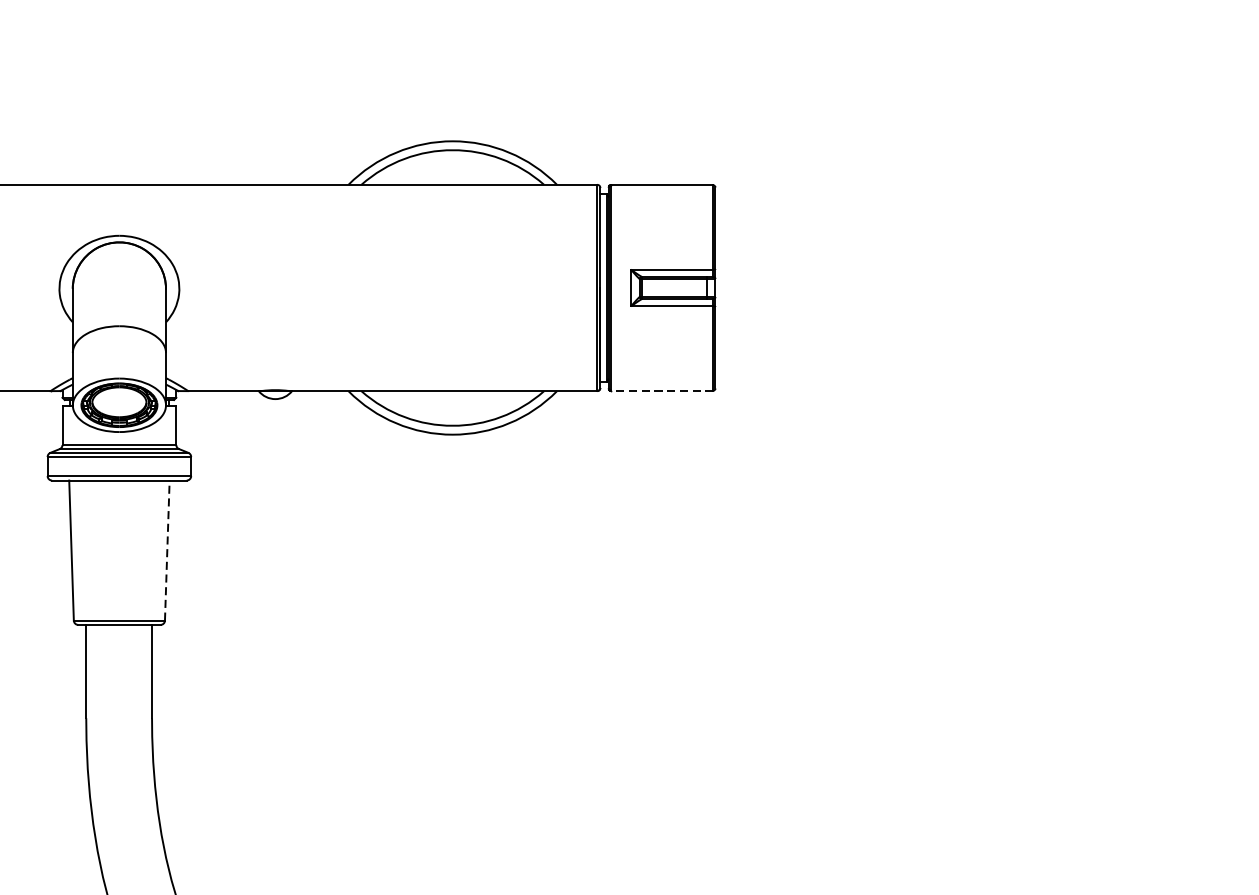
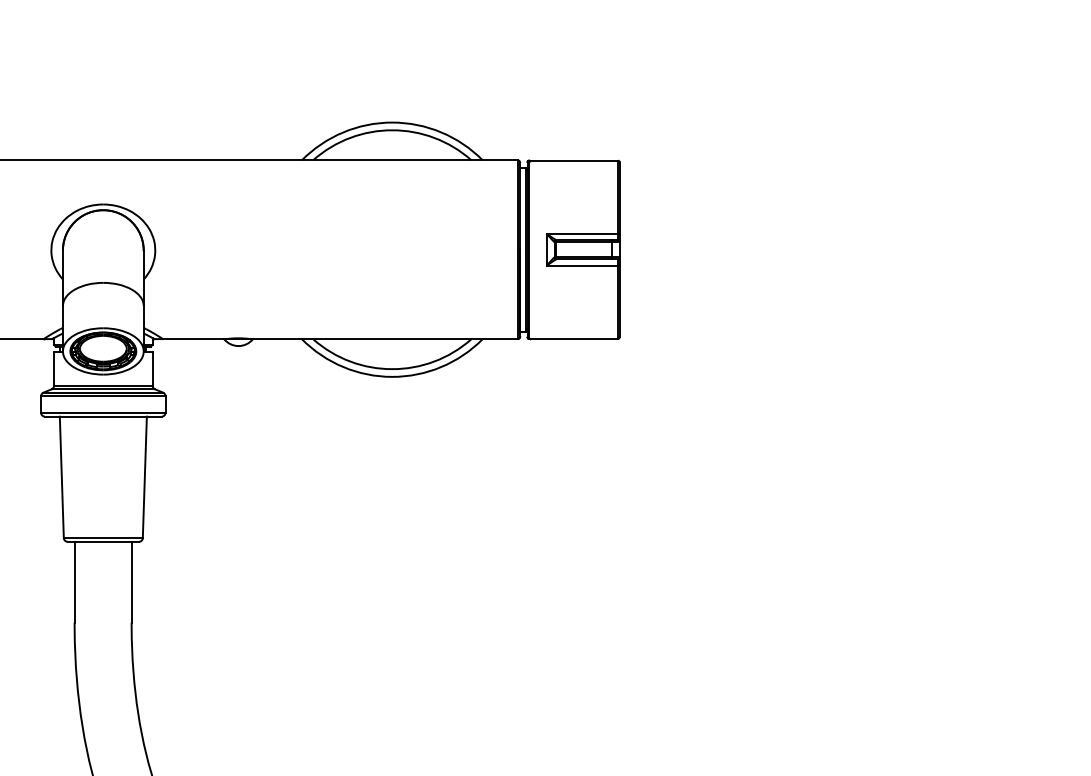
line: (661, 390) -> (573, 338), dashed -> solid
line: (166, 550) -> (144, 477), dashed -> solid

